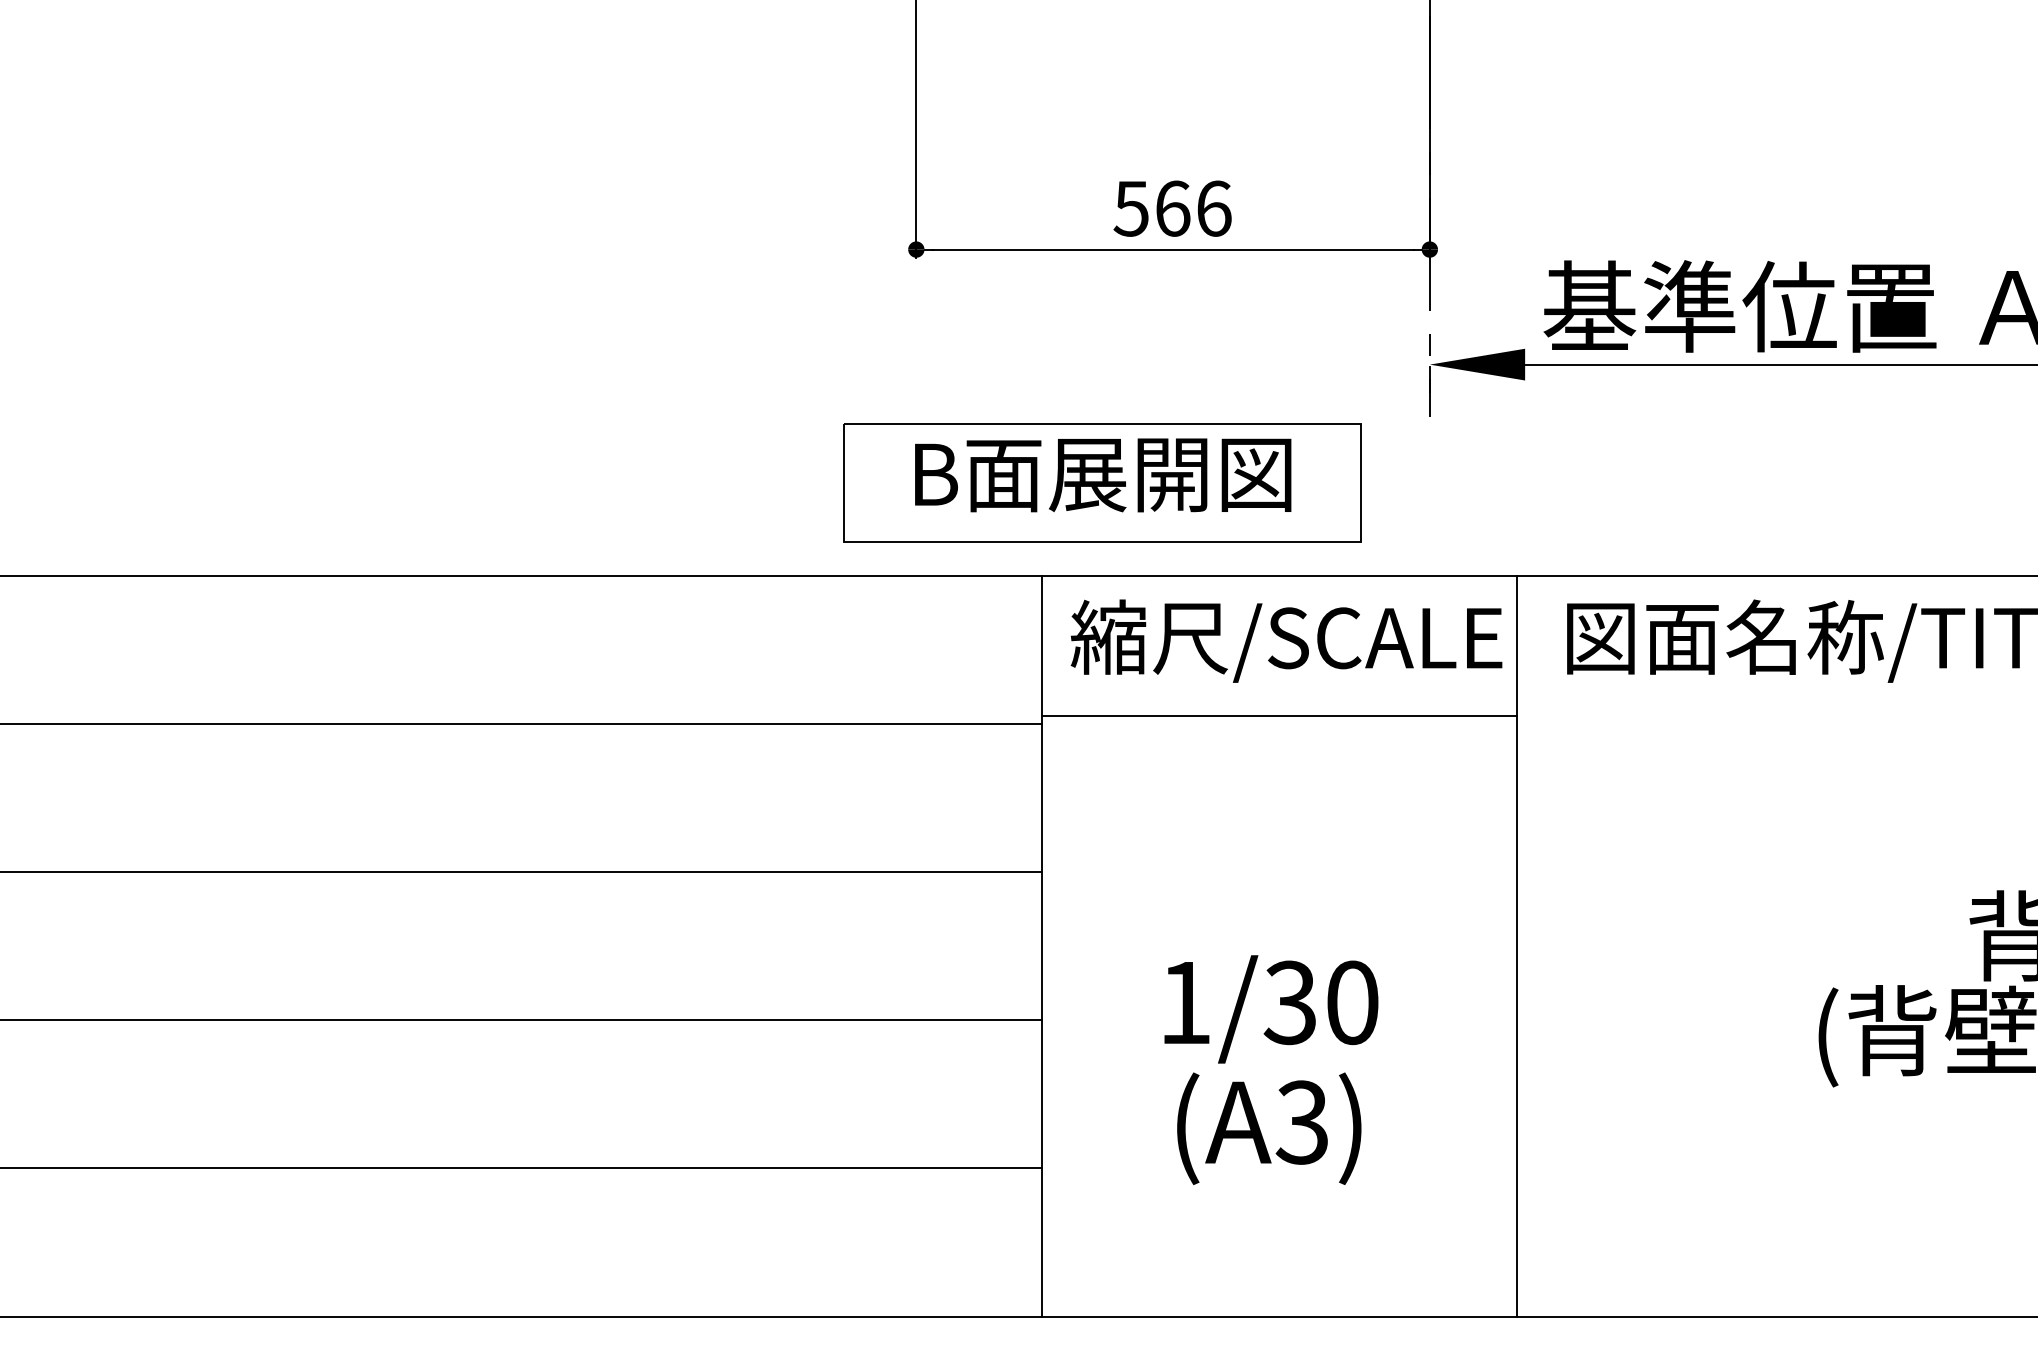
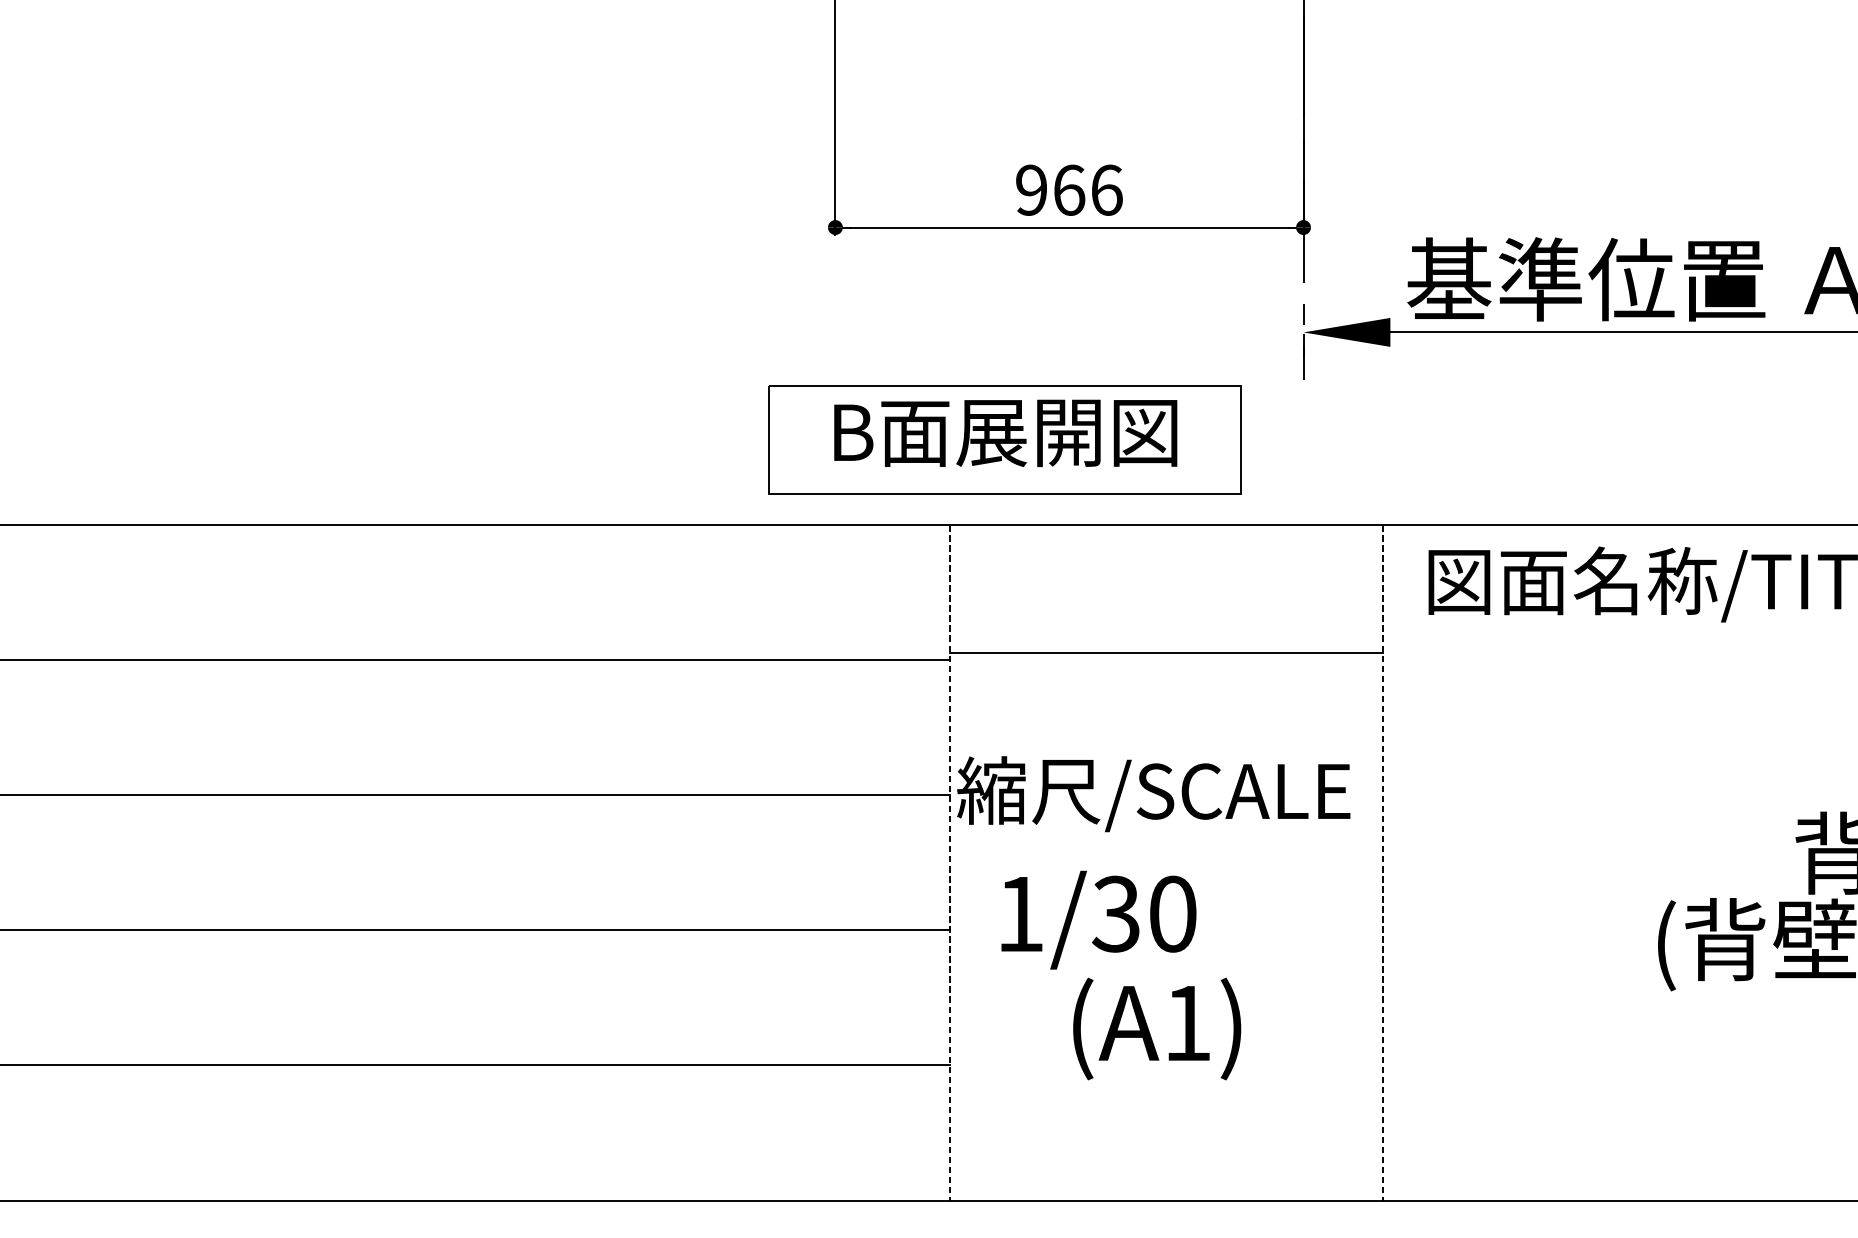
text: (1130, 208) -> (1030, 190), 566 -> 966
text: (1286, 640) -> (1153, 793), moved
line: (1042, 946) -> (950, 862), solid -> dashed
line: (1517, 946) -> (1383, 862), solid -> dashed
text: (1271, 1009) -> (1099, 920), moved
text: (1301, 1122) -> (1186, 1023), (A3) -> (A1)

